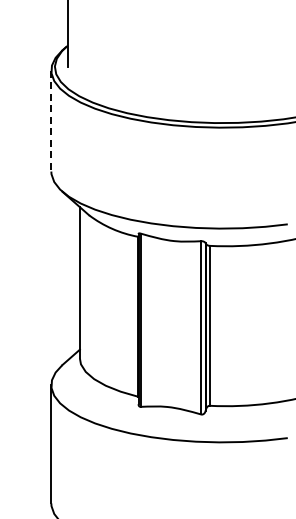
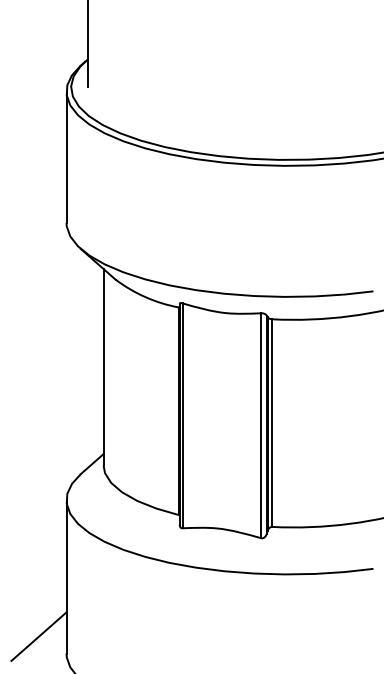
line: (51, 121) -> (66, 157), dashed -> solid
line: (29, 490) -> (38, 636), added

